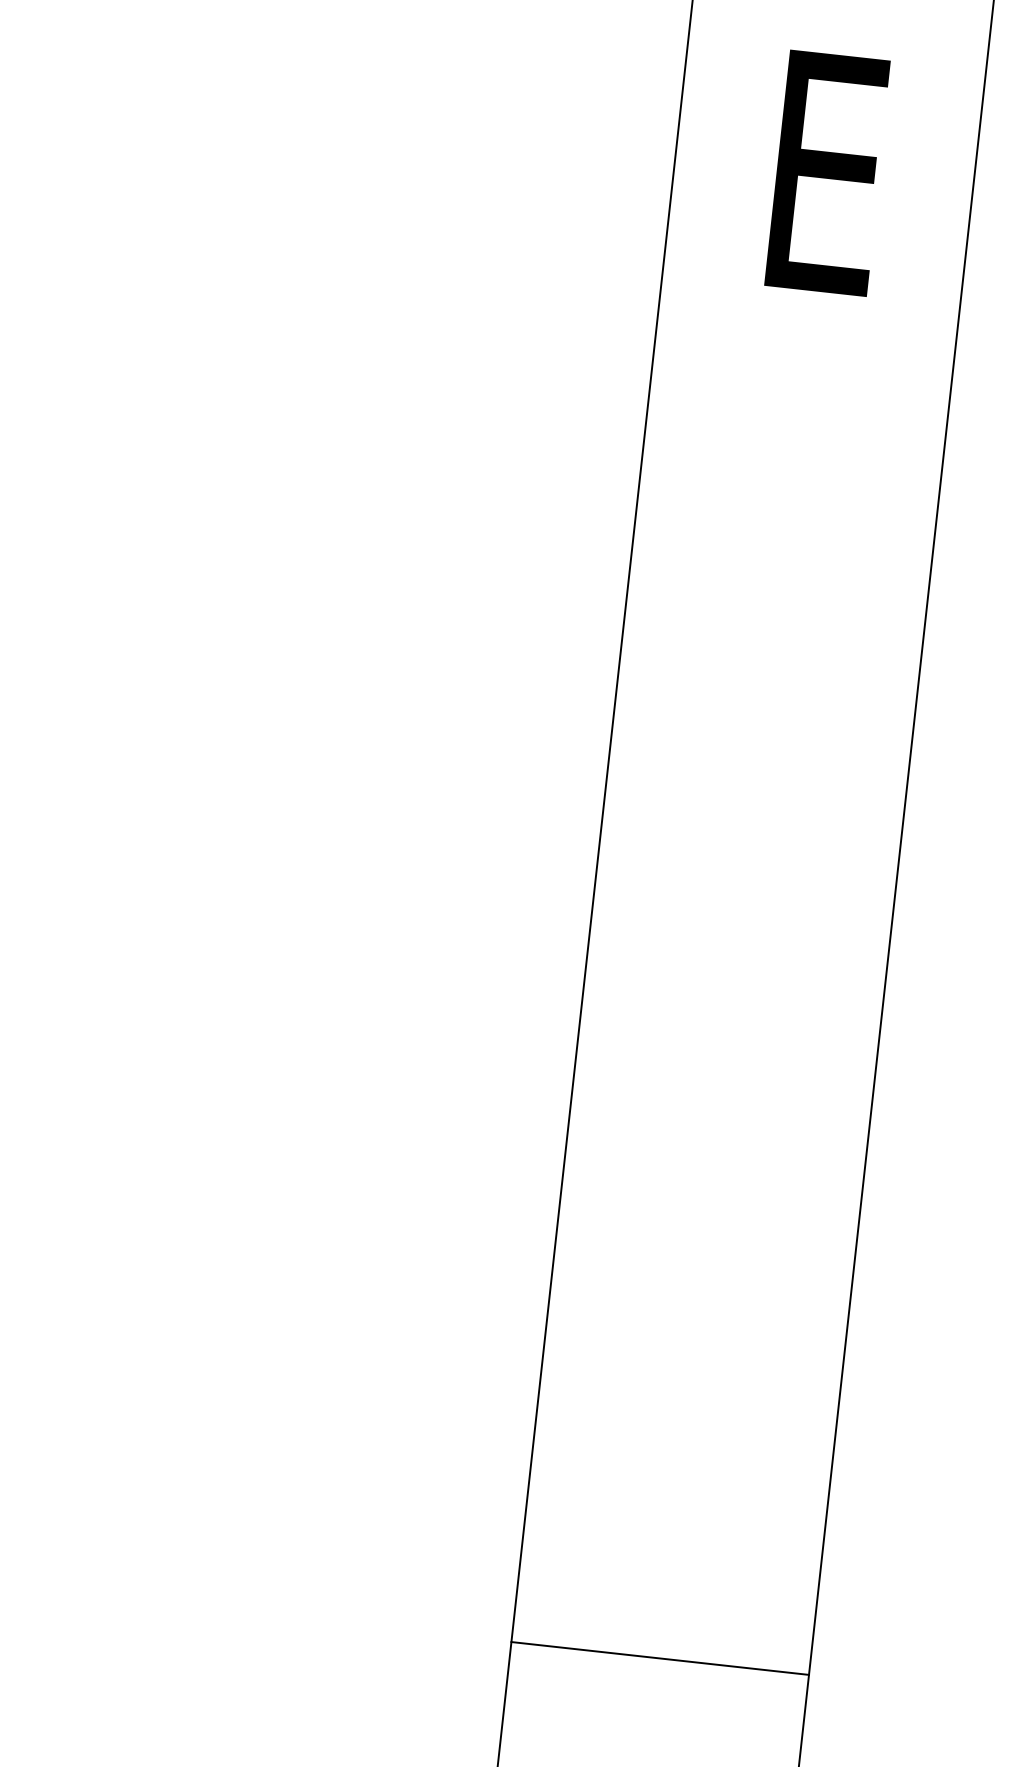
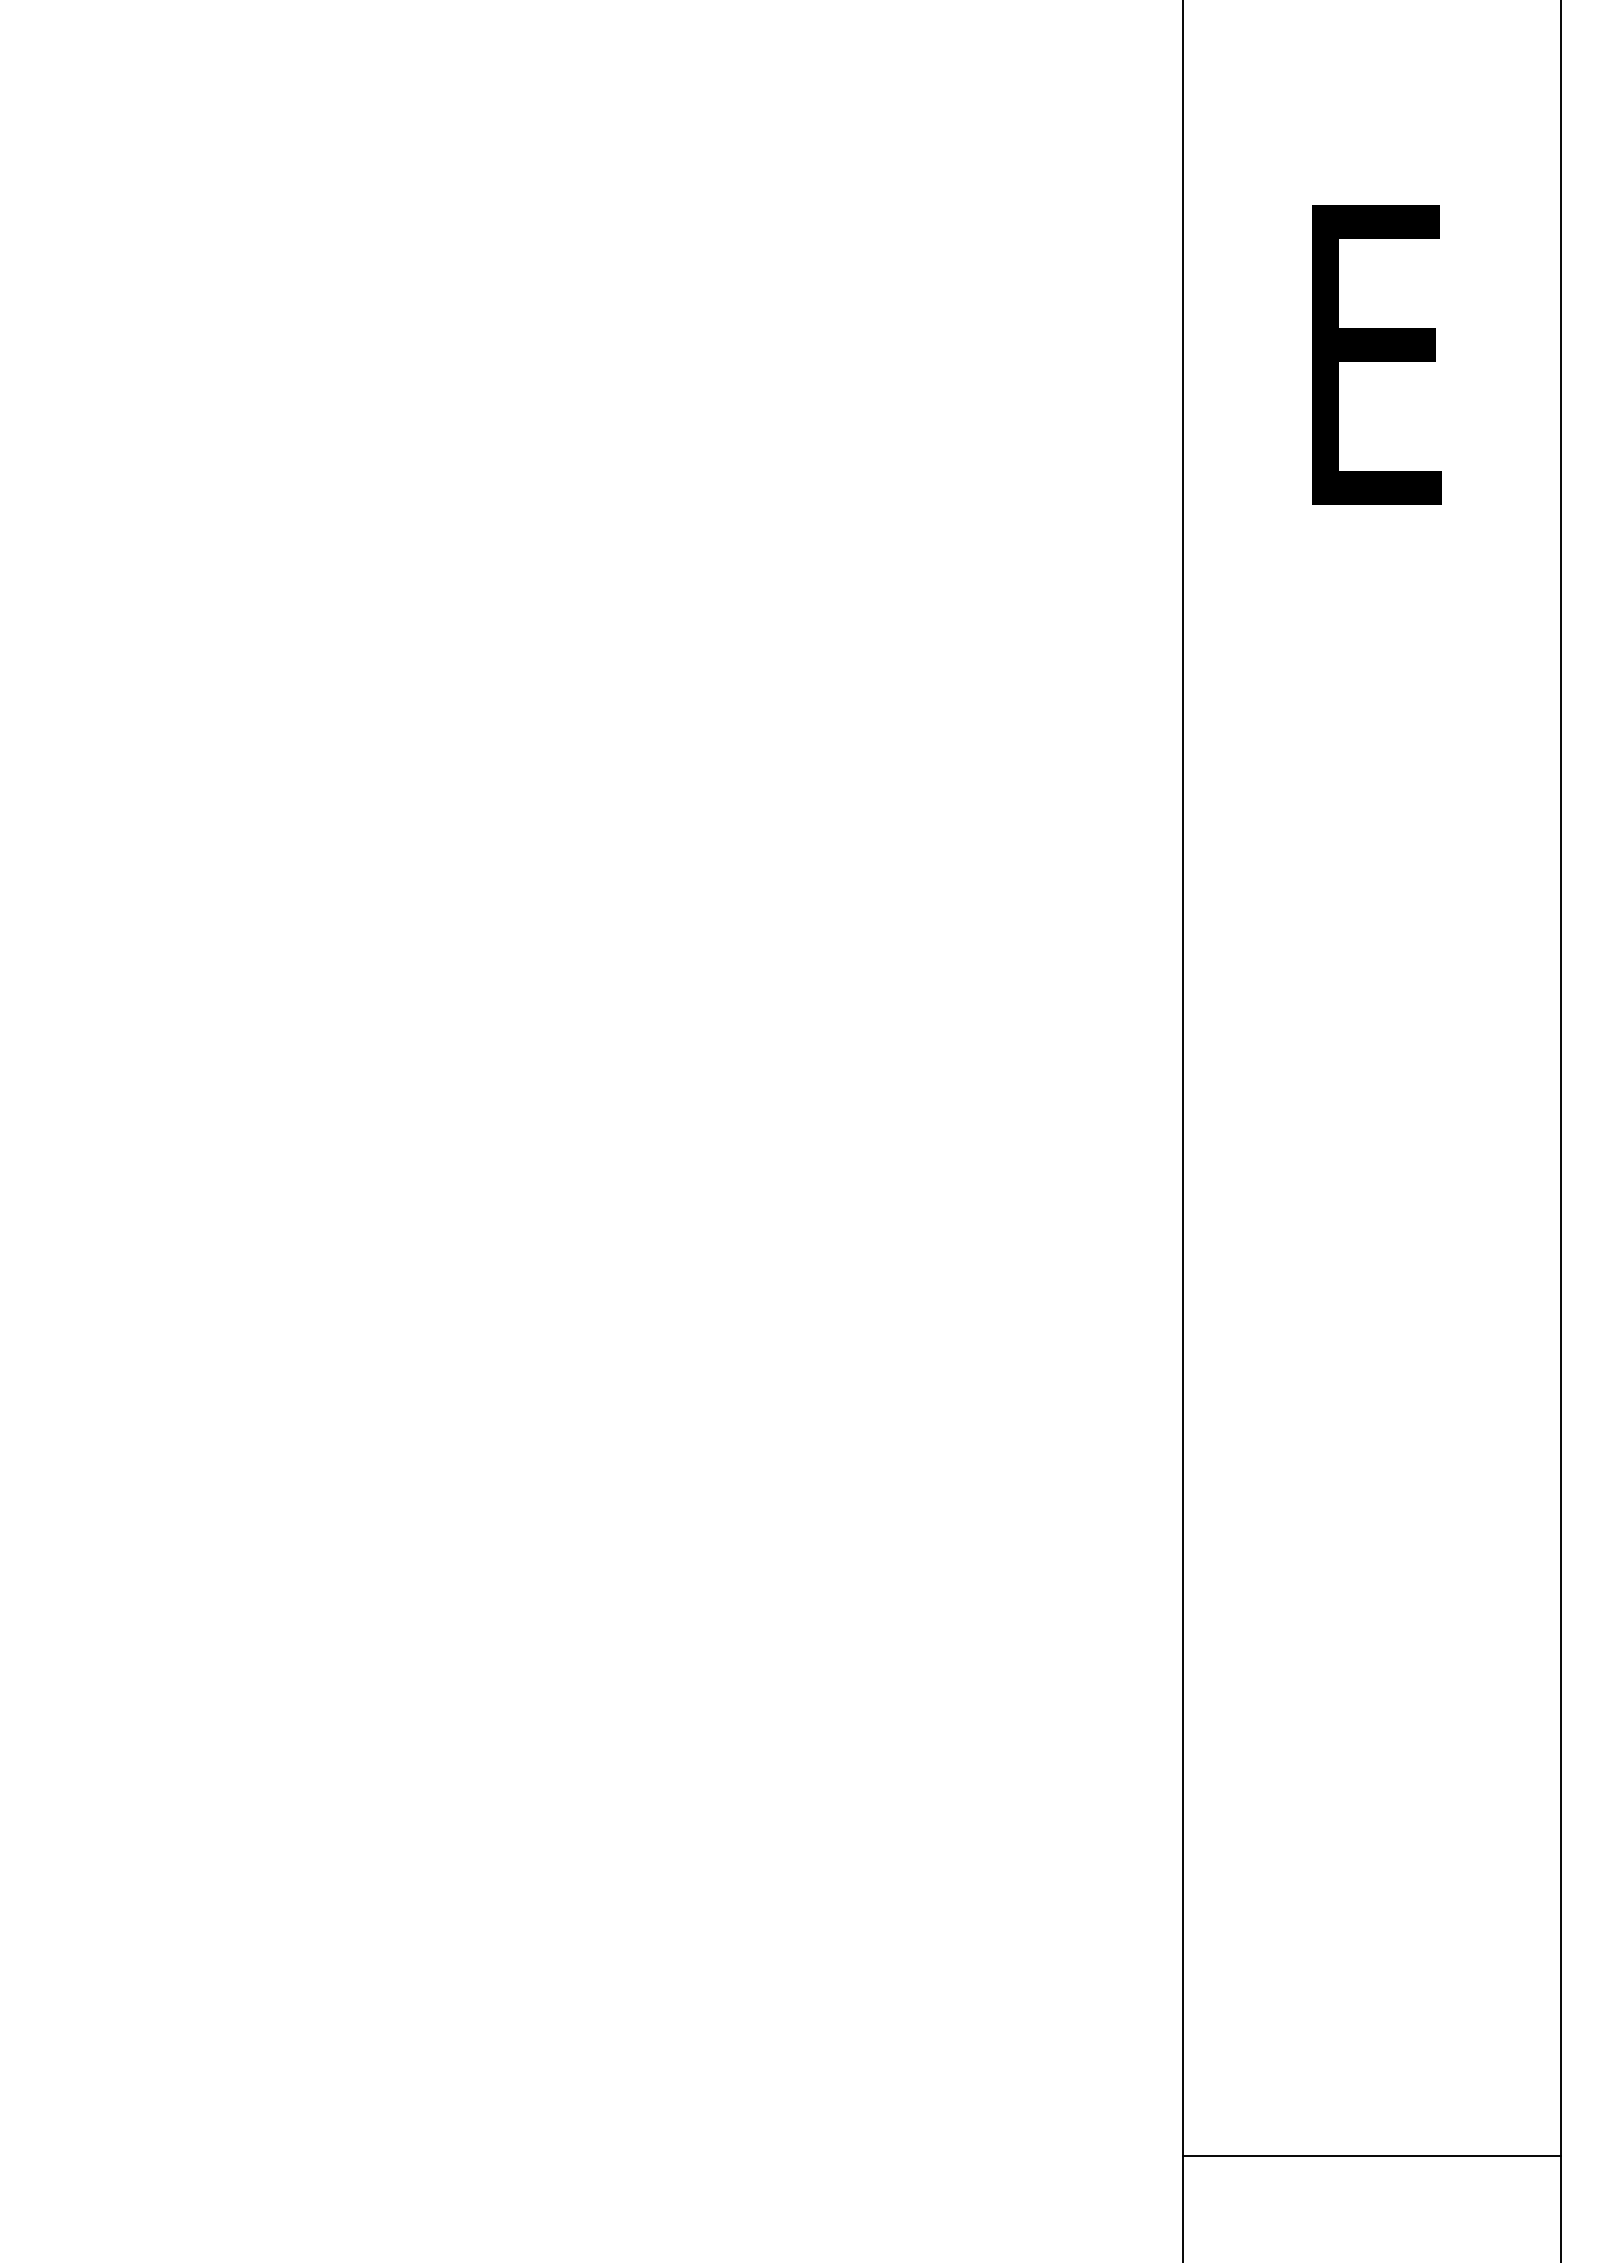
line: (660, 1658) -> (1371, 2156), moved

